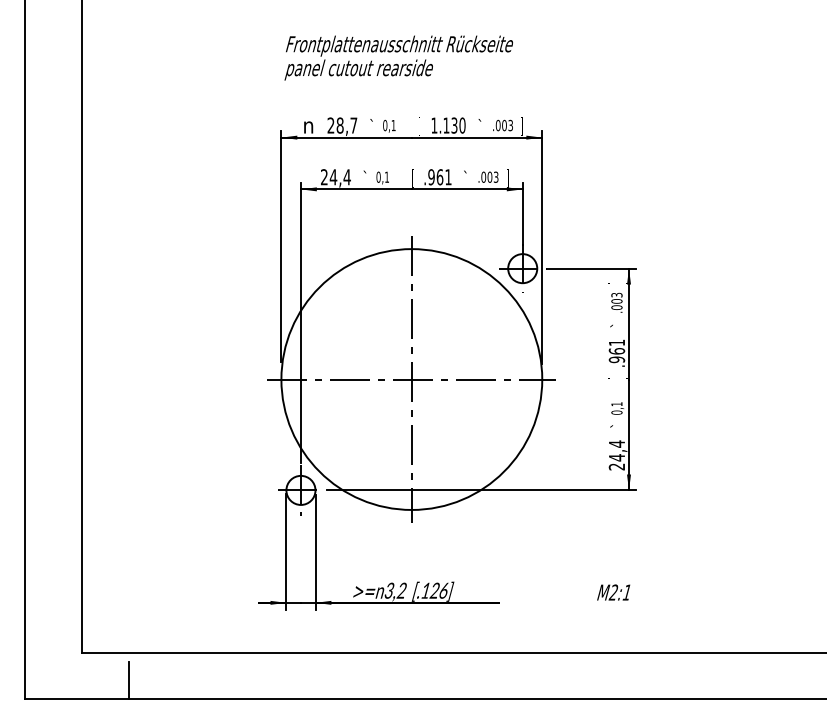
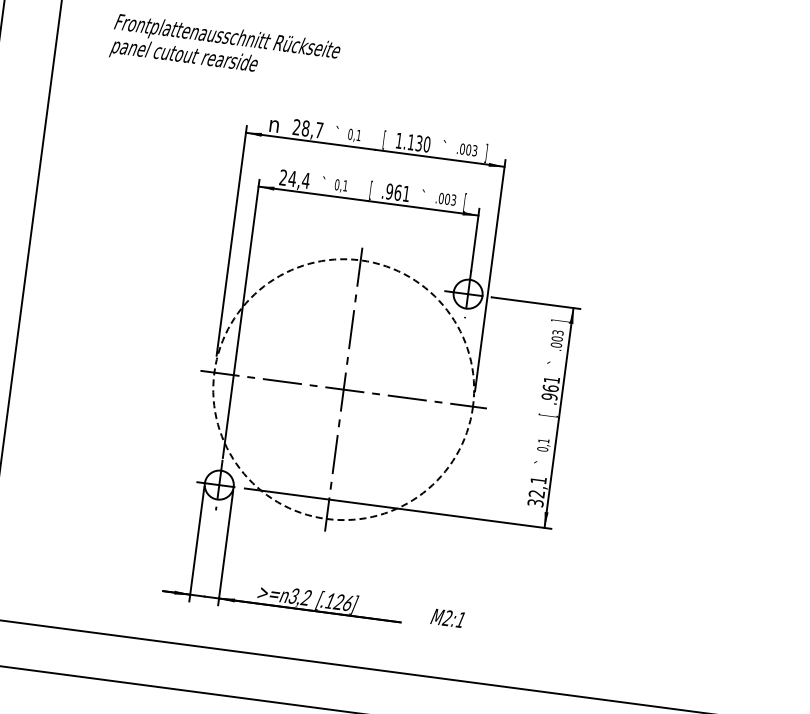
text: (398, 57) -> (224, 49), moved
text: (507, 178) -> (464, 202), ] -> [
circle: (411, 379) -> (343, 389), solid -> dashed
text: (616, 455) -> (536, 491), 24,4 -> 32,1
text: (613, 592) -> (447, 618), moved
line: (129, 680) -> (24, 651), removed

